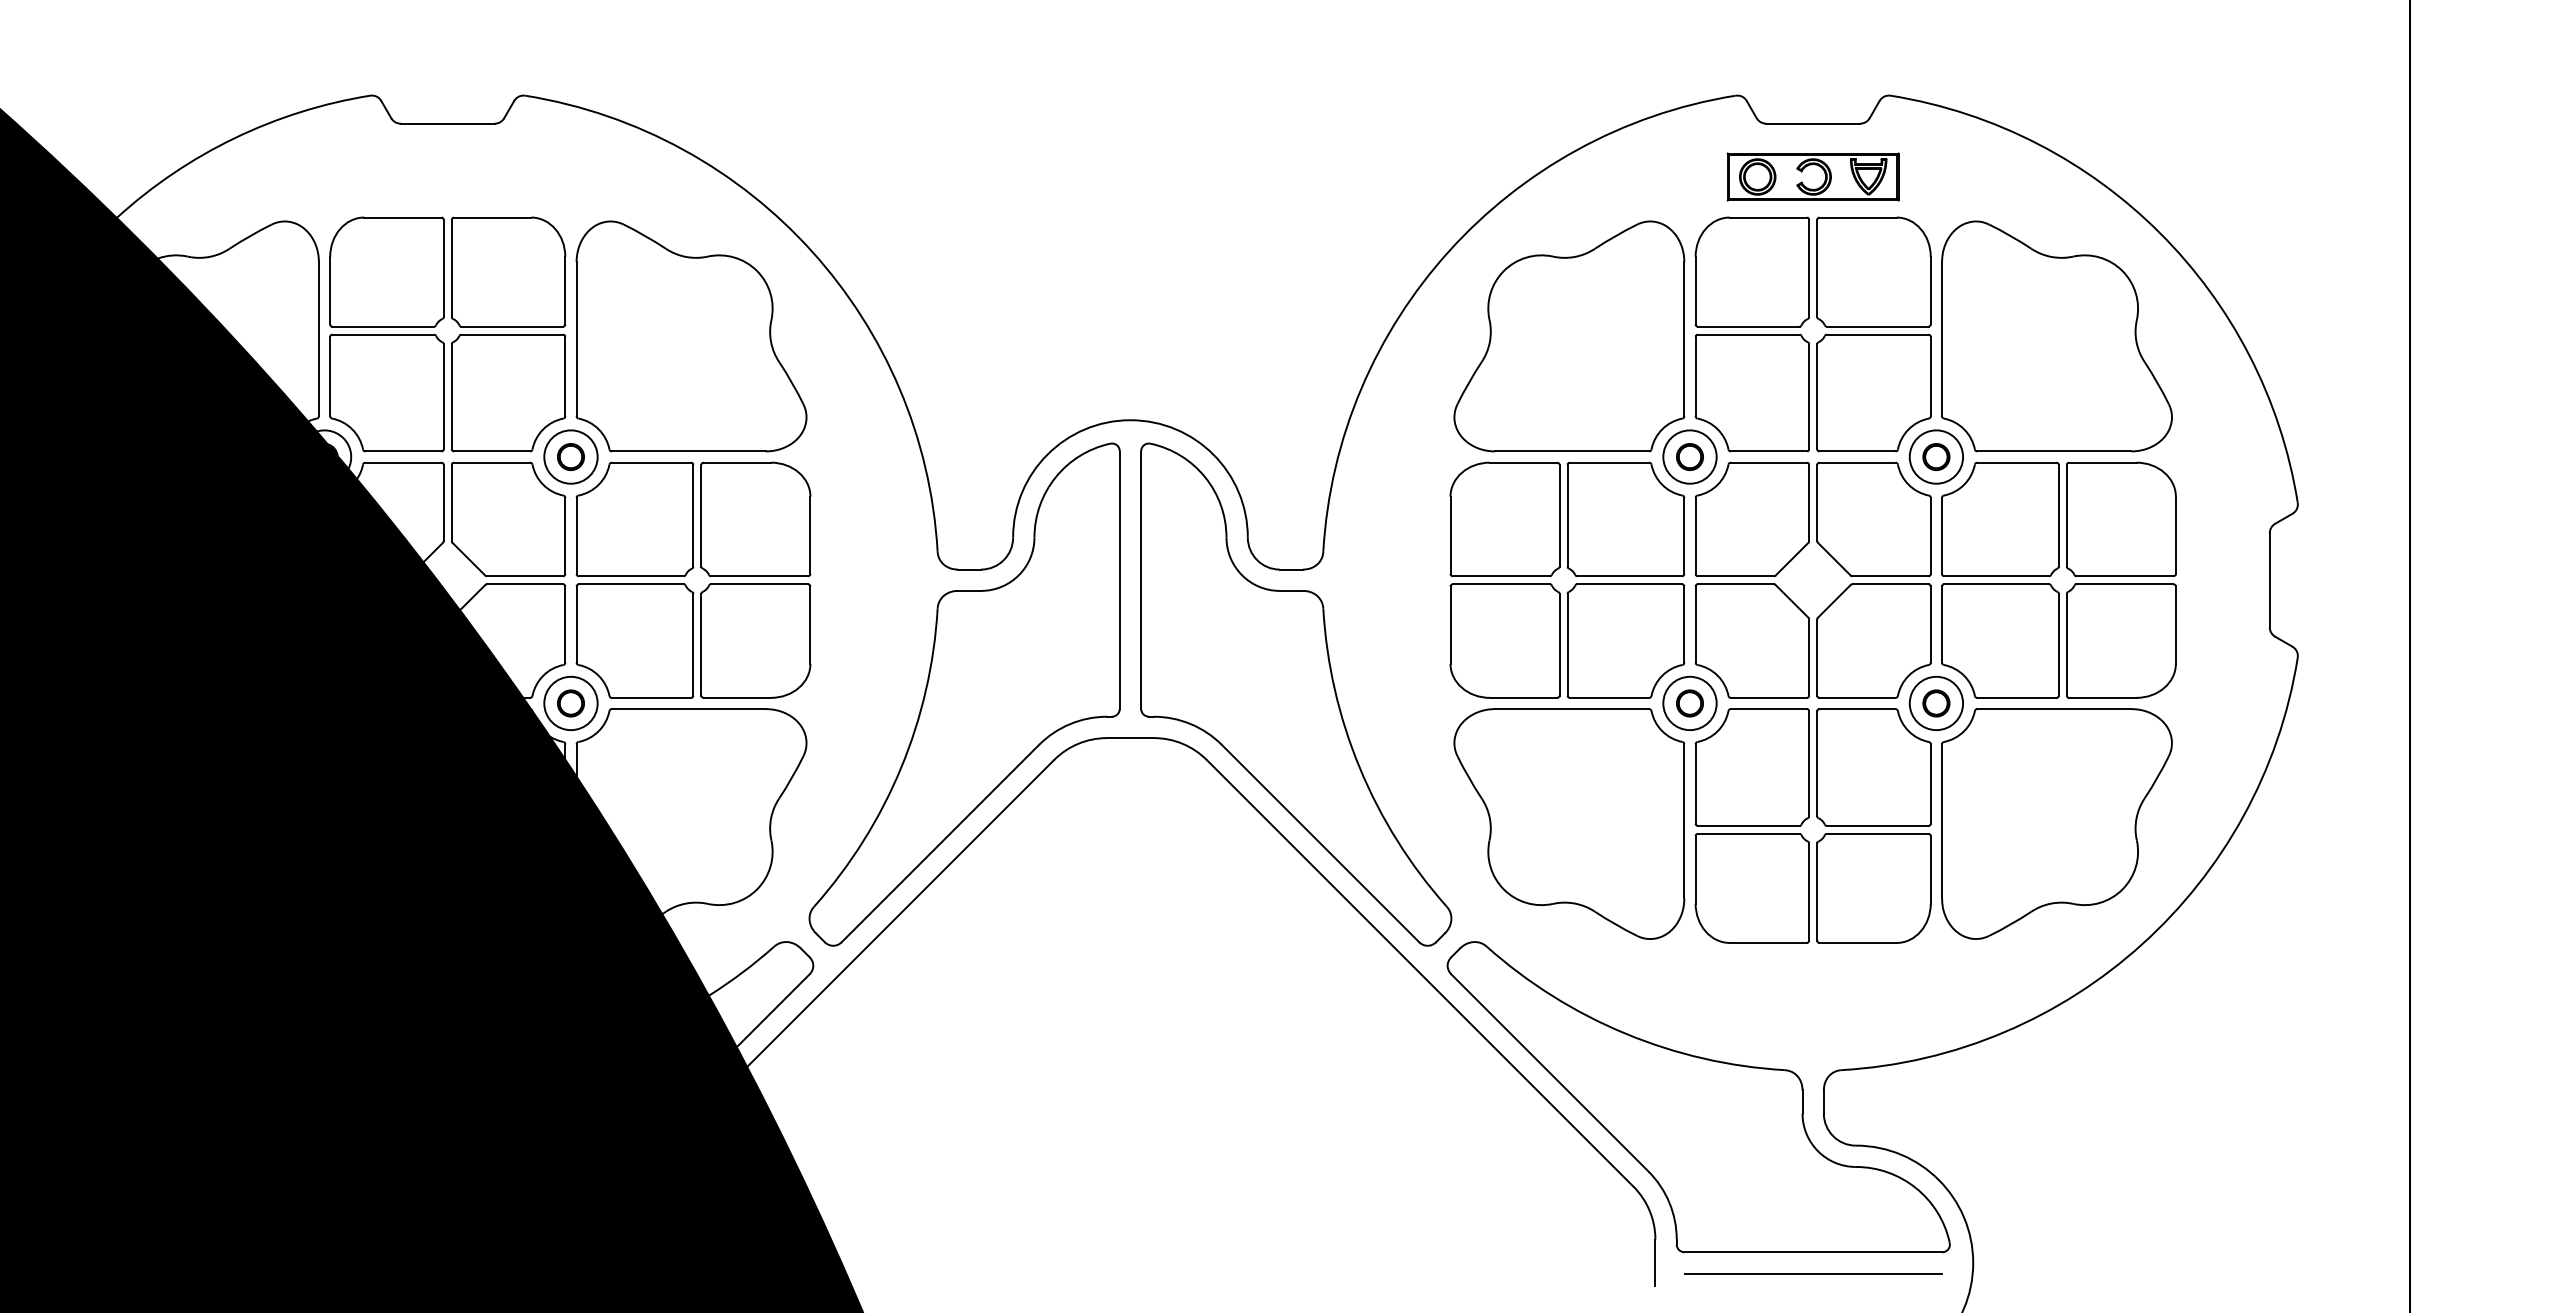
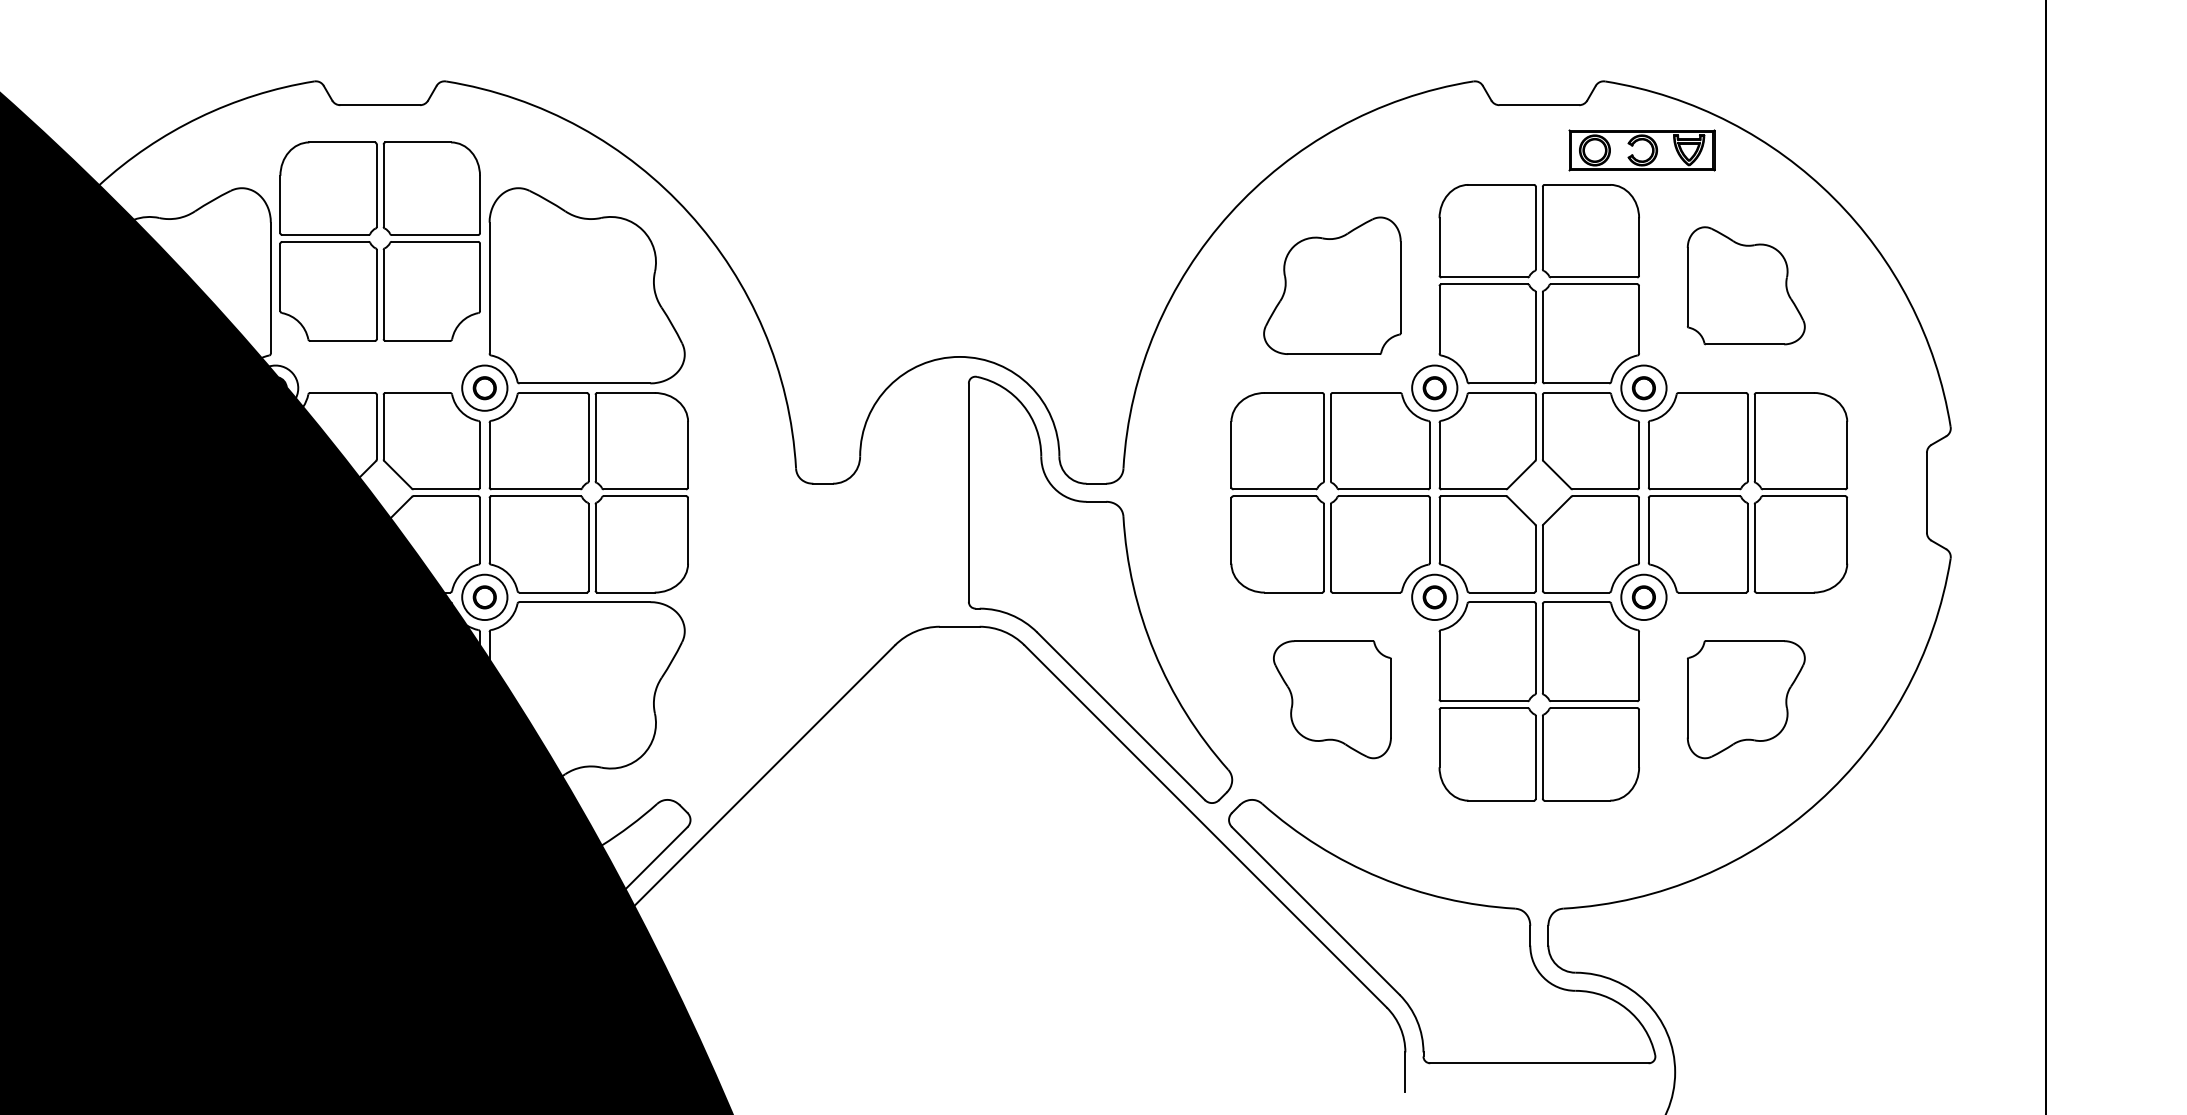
part: (1812, 176) -> (1641, 150), moved
part: (1569, 336) -> (1332, 285), size x0.7
part: (2056, 336) -> (1745, 285), size x0.6
part: (443, 341) -> (376, 247), moved
part: (964, 694) -> (818, 589), removed
part: (1569, 823) -> (1332, 699), size x0.6
part: (2056, 823) -> (1745, 699), size x0.6
line: (1812, 1273) -> (1538, 1081), removed

